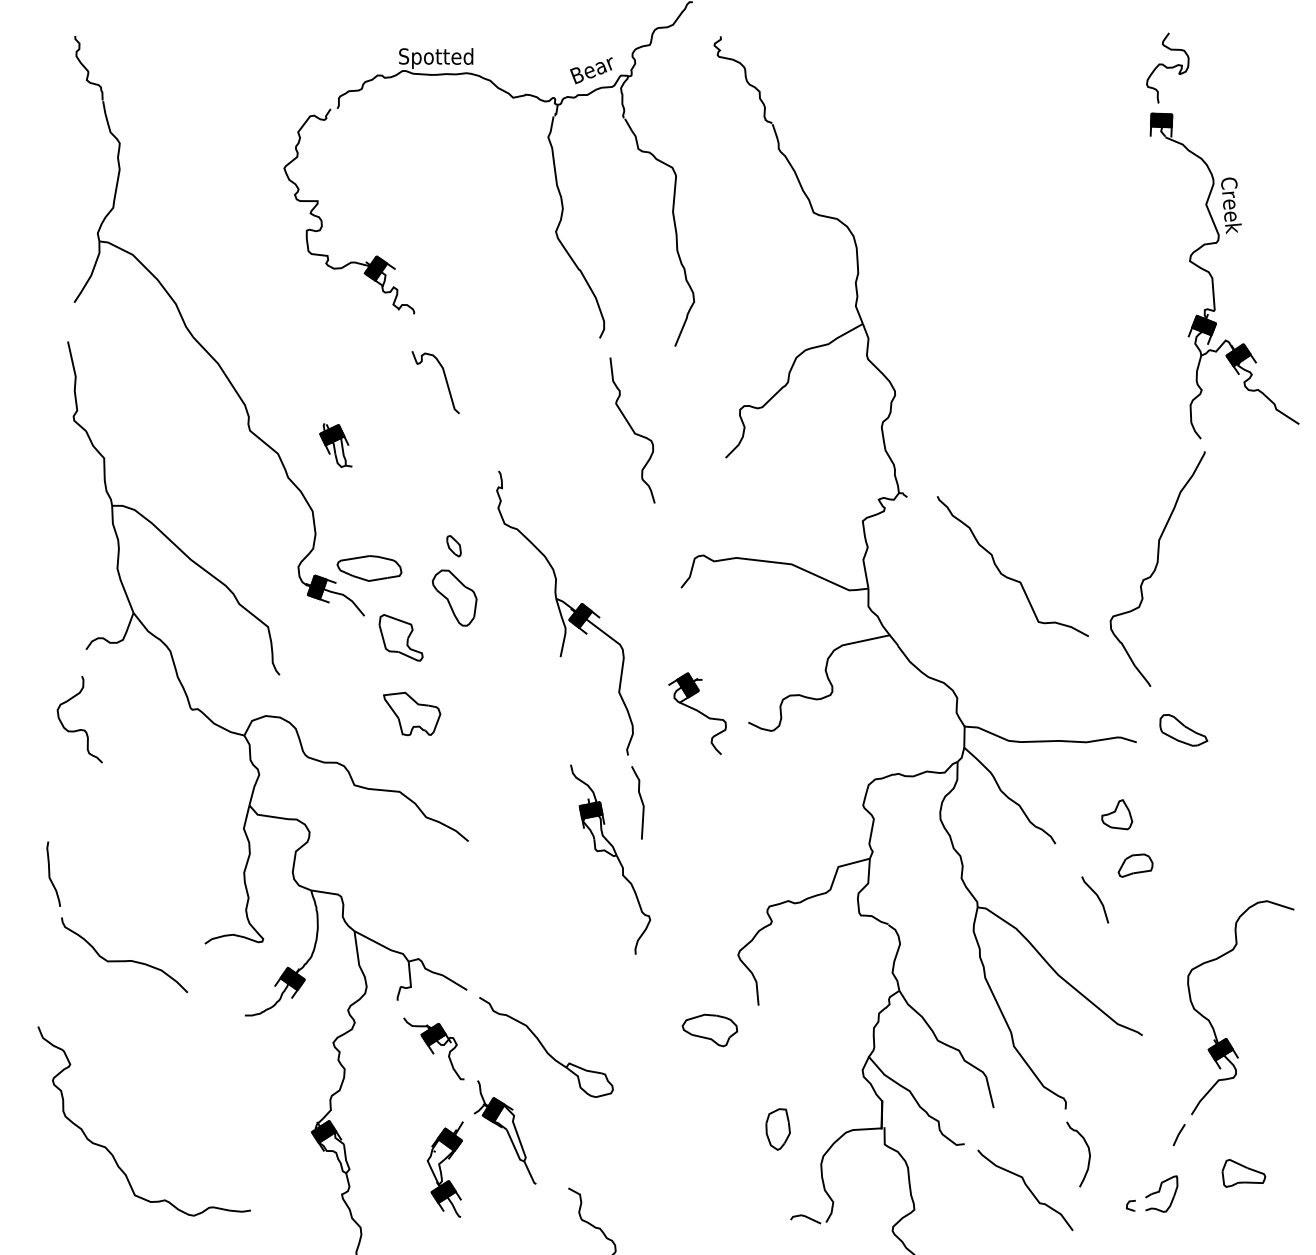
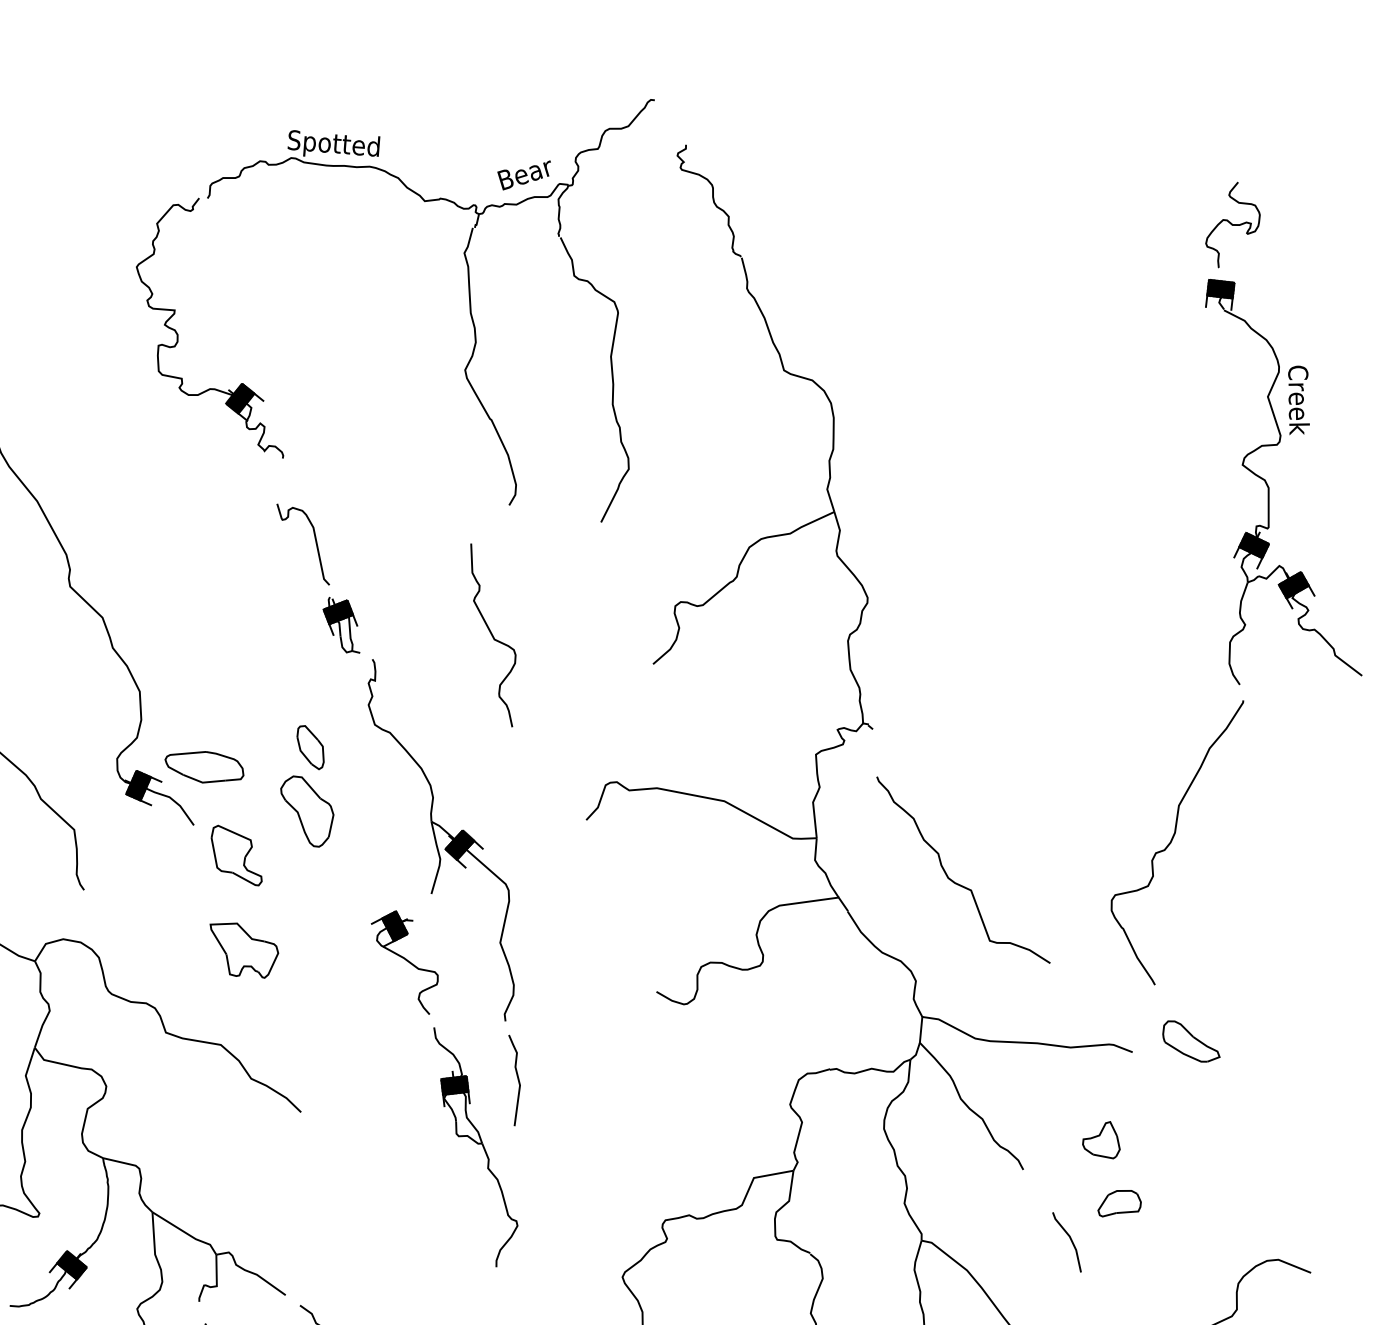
curve: (632, 430) -> (491, 635), moved
part: (335, 445) -> (341, 625), moved
part: (453, 546) -> (309, 747), size x1.67
curve: (1007, 576) -> (955, 881), moved
part: (697, 713) -> (403, 961), moved

